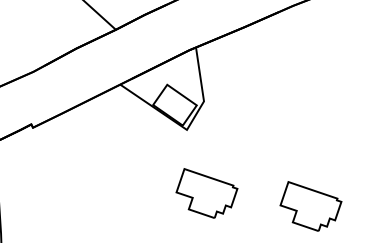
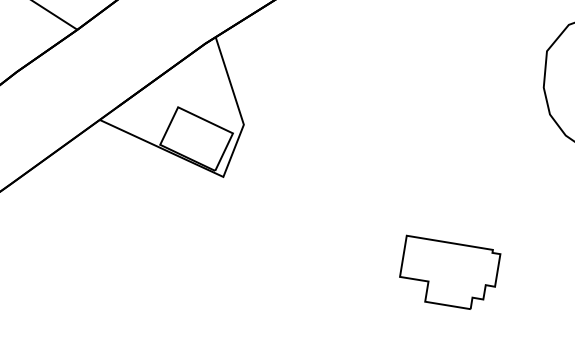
part: (206, 193) -> (273, 277), removed

